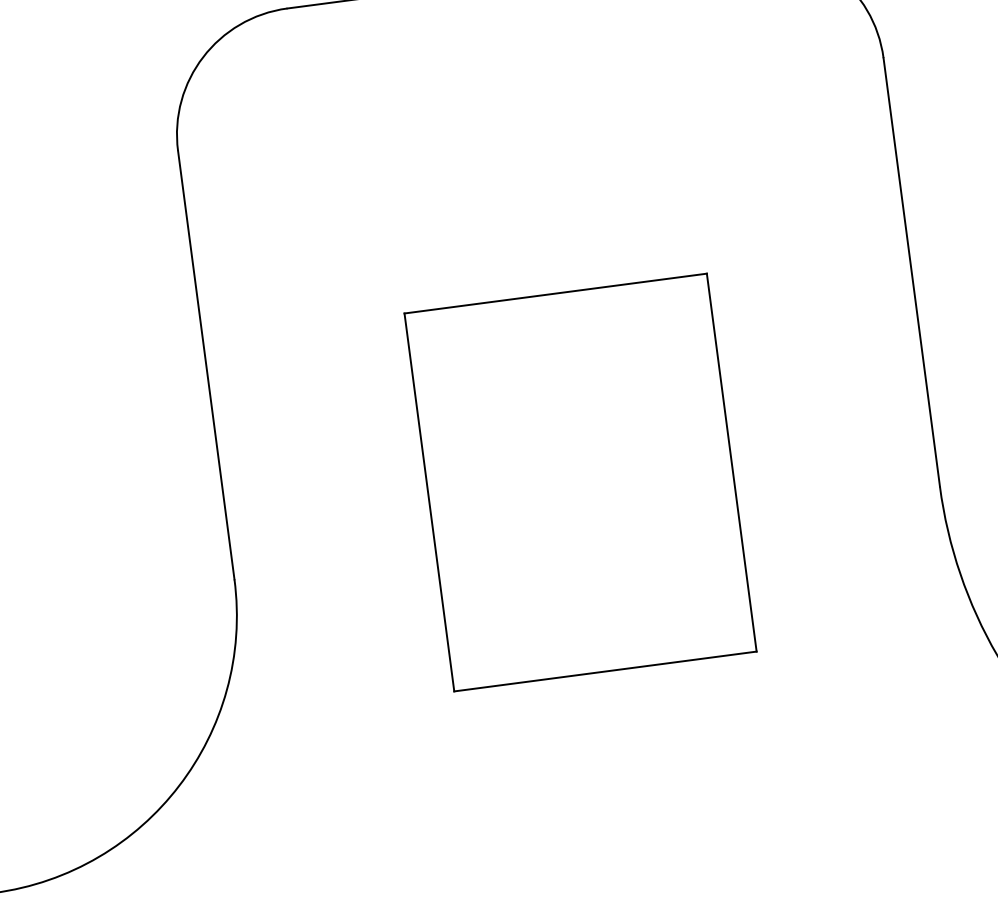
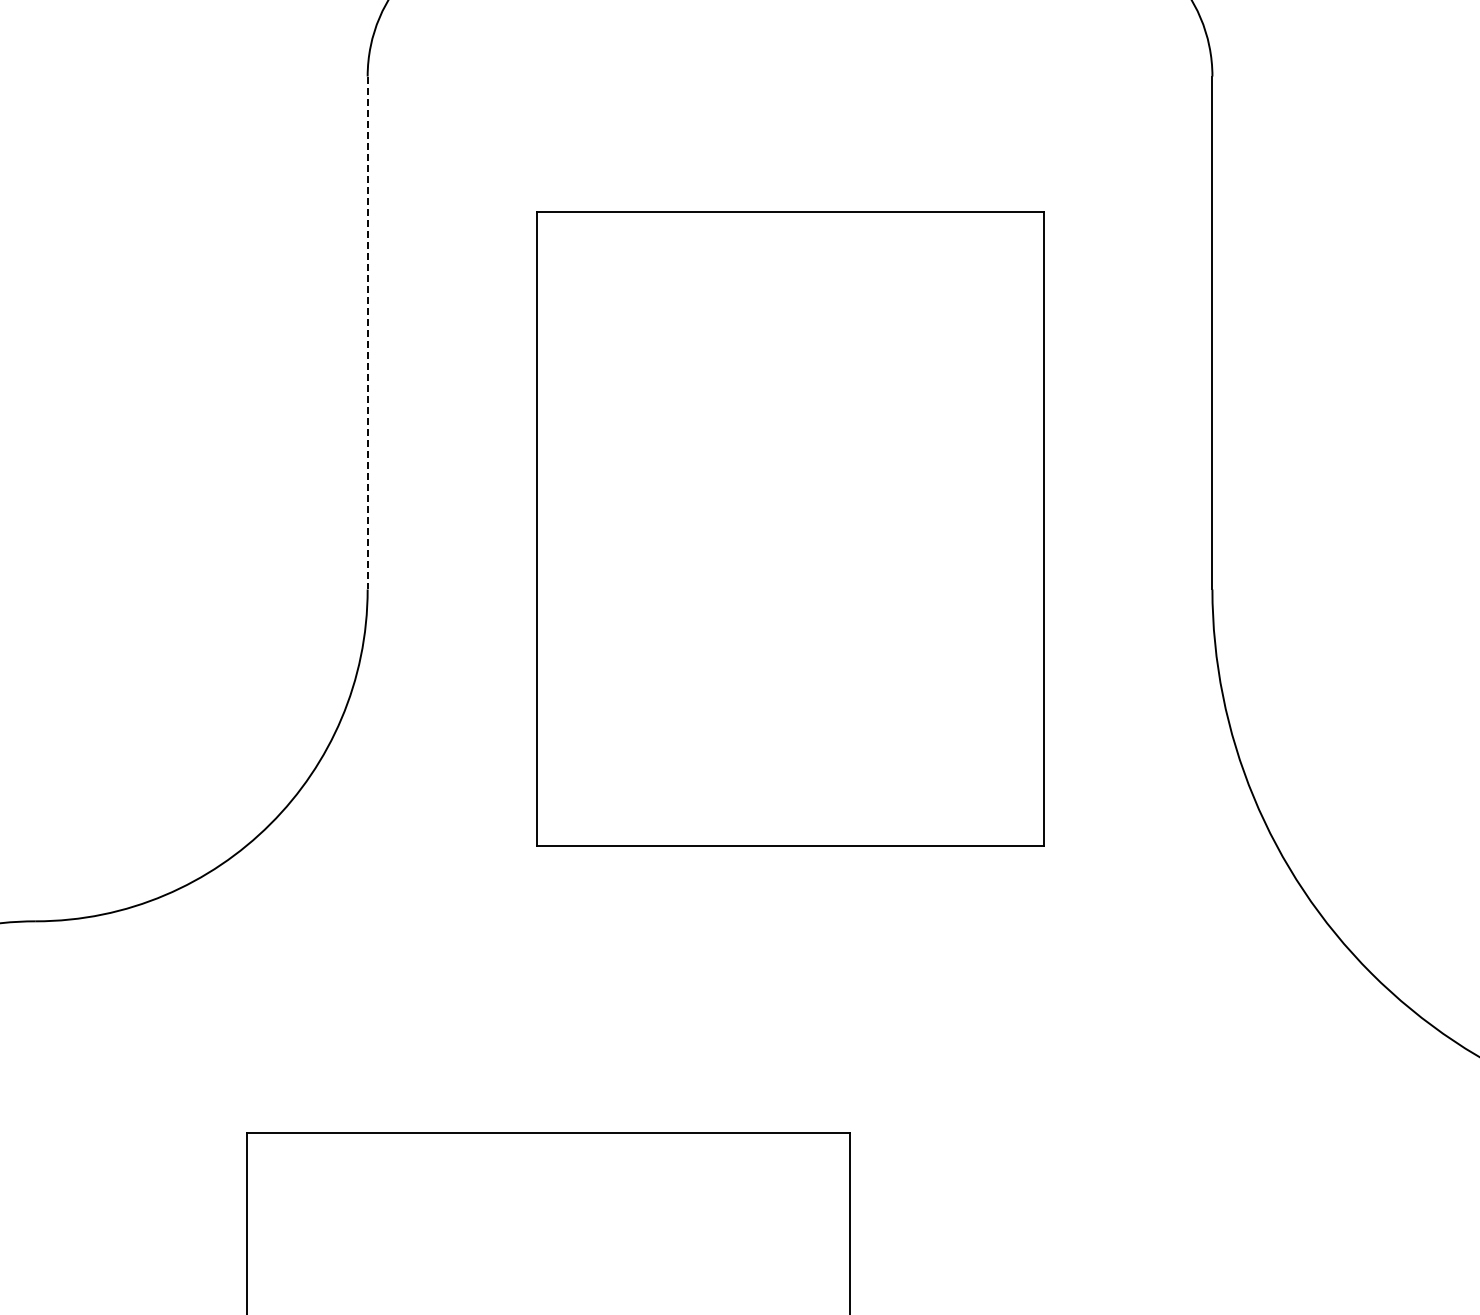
line: (206, 365) -> (367, 333), solid -> dashed
part: (580, 482) -> (789, 528), size x1.4

